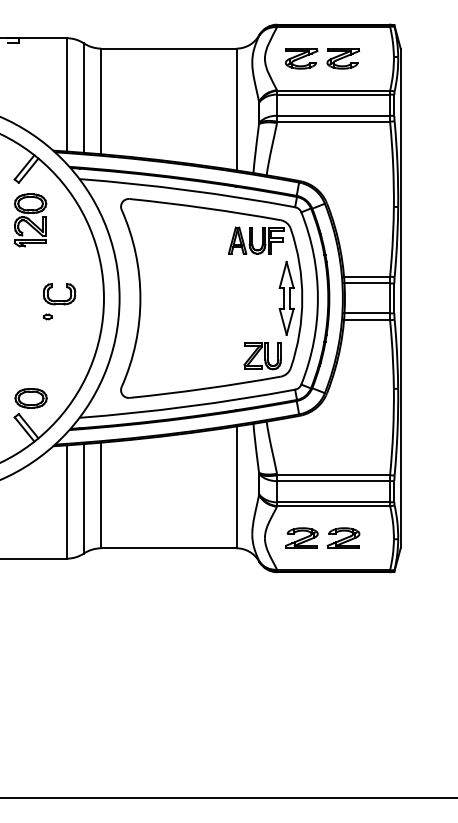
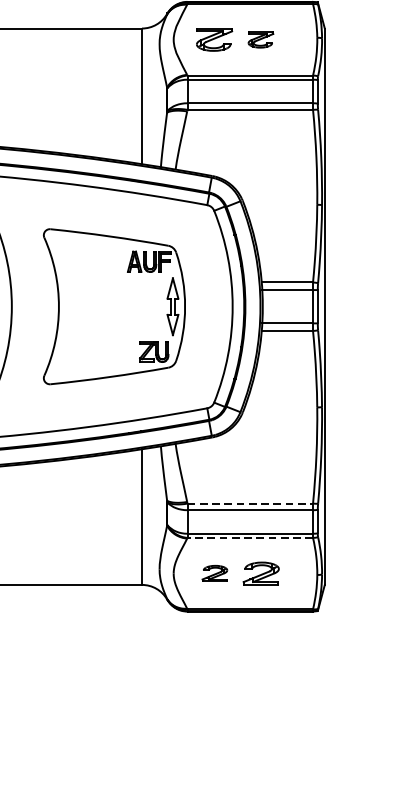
part: (343, 58) -> (261, 39), size x0.7
part: (211, 298) -> (114, 306), size x0.7
line: (334, 475) -> (251, 503), solid -> dashed
line: (333, 506) -> (250, 538), solid -> dashed
part: (301, 537) -> (214, 572), size x0.7

